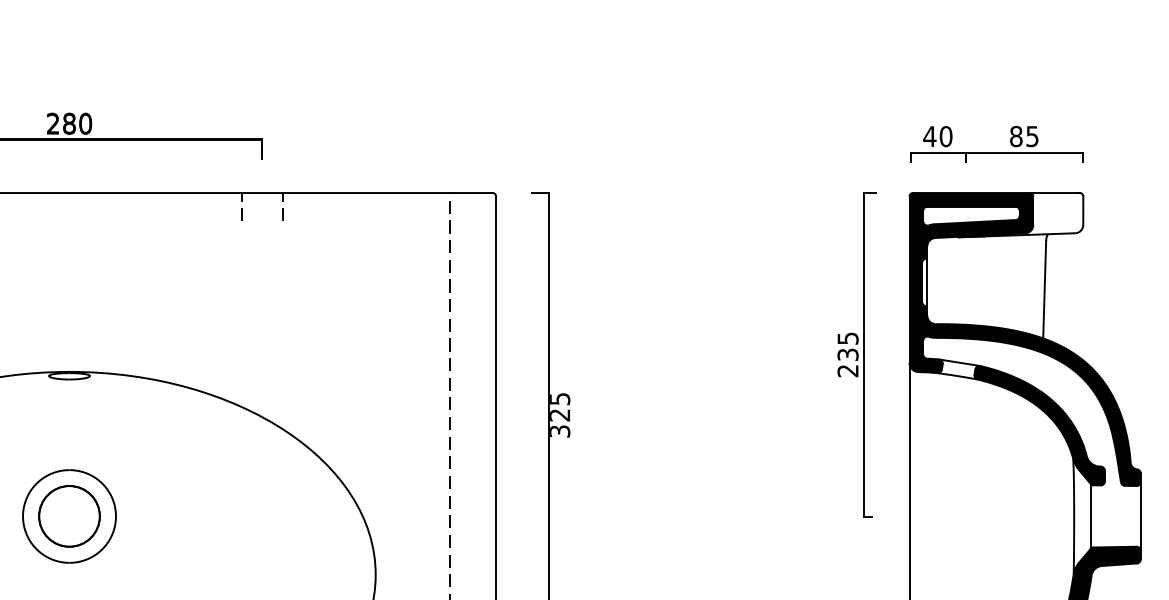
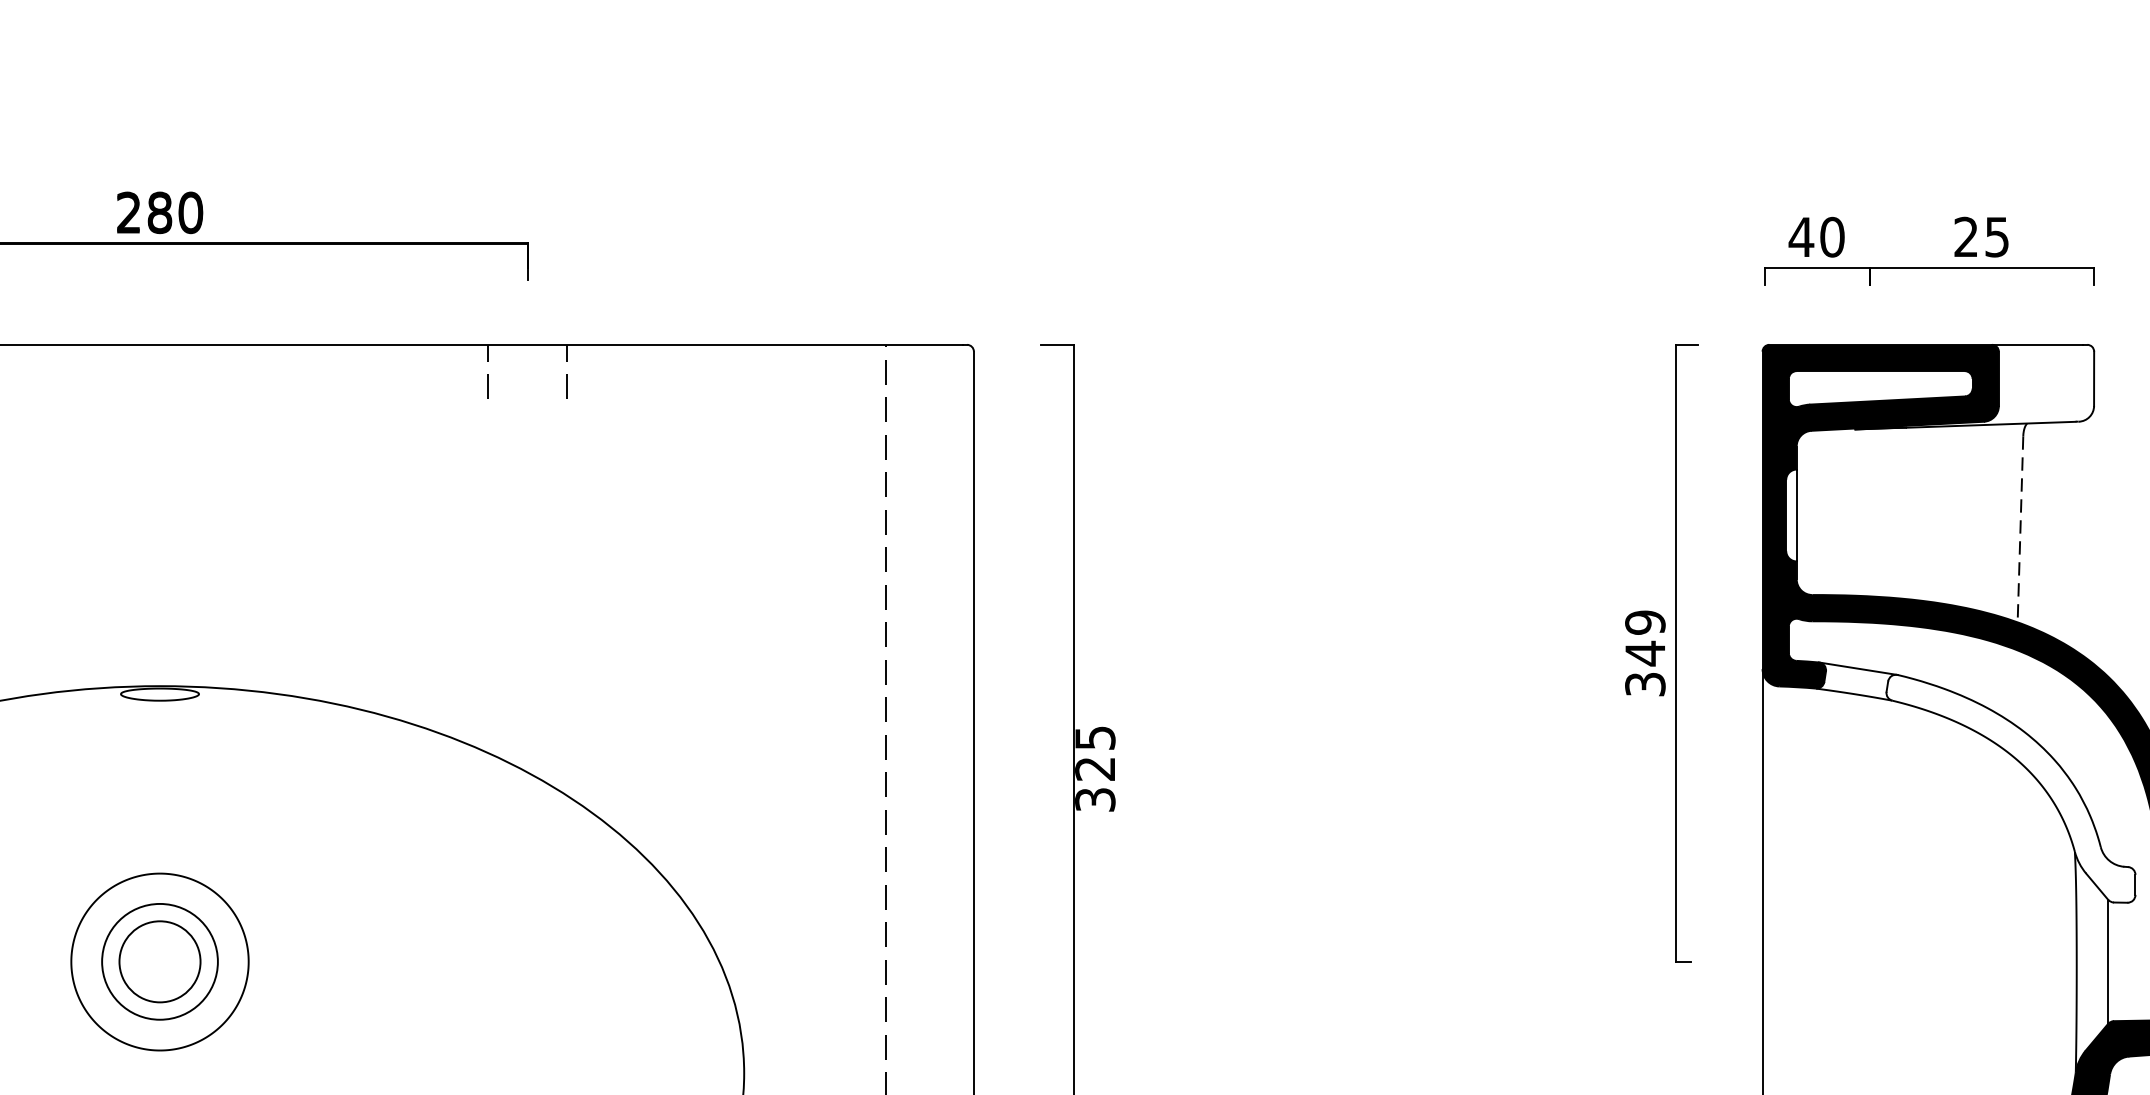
text: (1016, 136) -> (1966, 237), 85 -> 25
line: (1044, 289) -> (2020, 528), solid -> dashed
text: (847, 354) -> (1644, 652), 235 -> 349
fill: (1039, 425) -> (2010, 788), removed
circle: (69, 516) -> (160, 962), size x0.7

